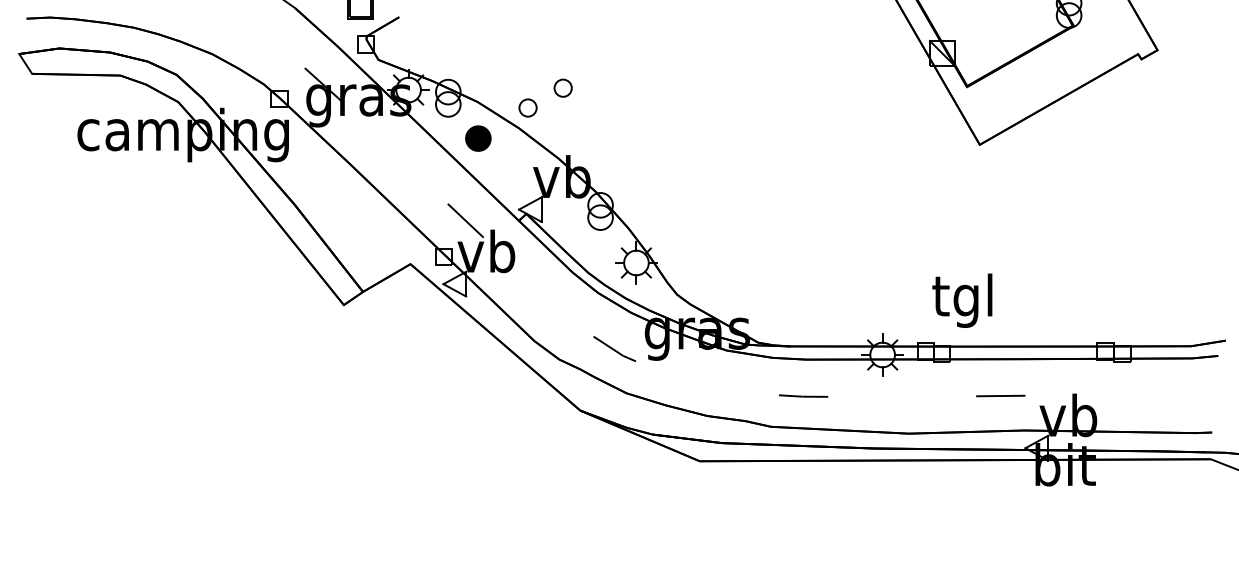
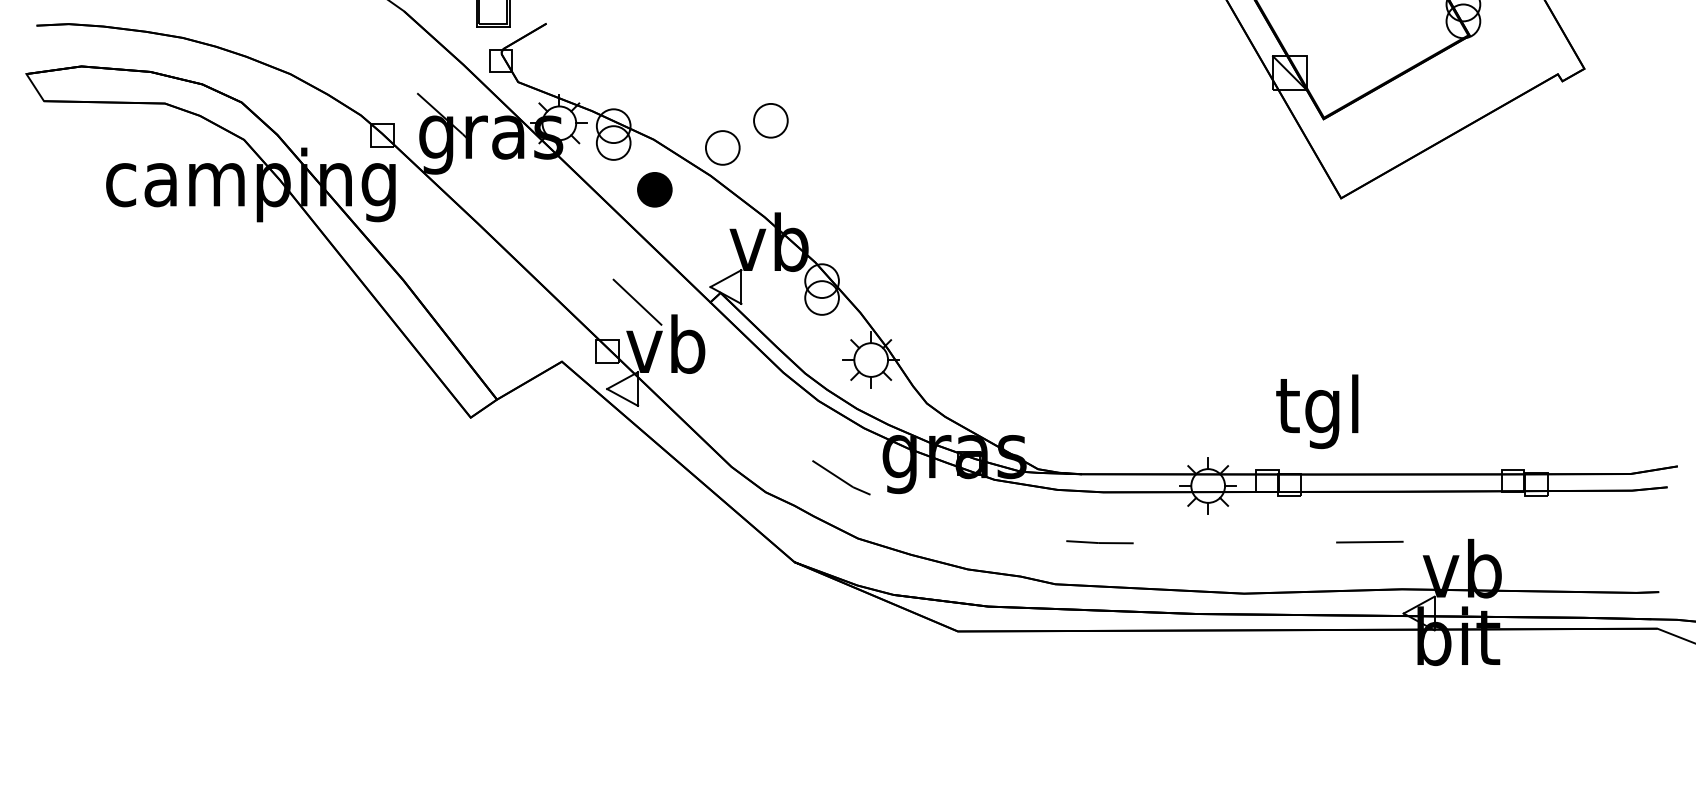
part: (562, 87) -> (770, 120), size x1.43
part: (527, 107) -> (722, 147), size x1.43

